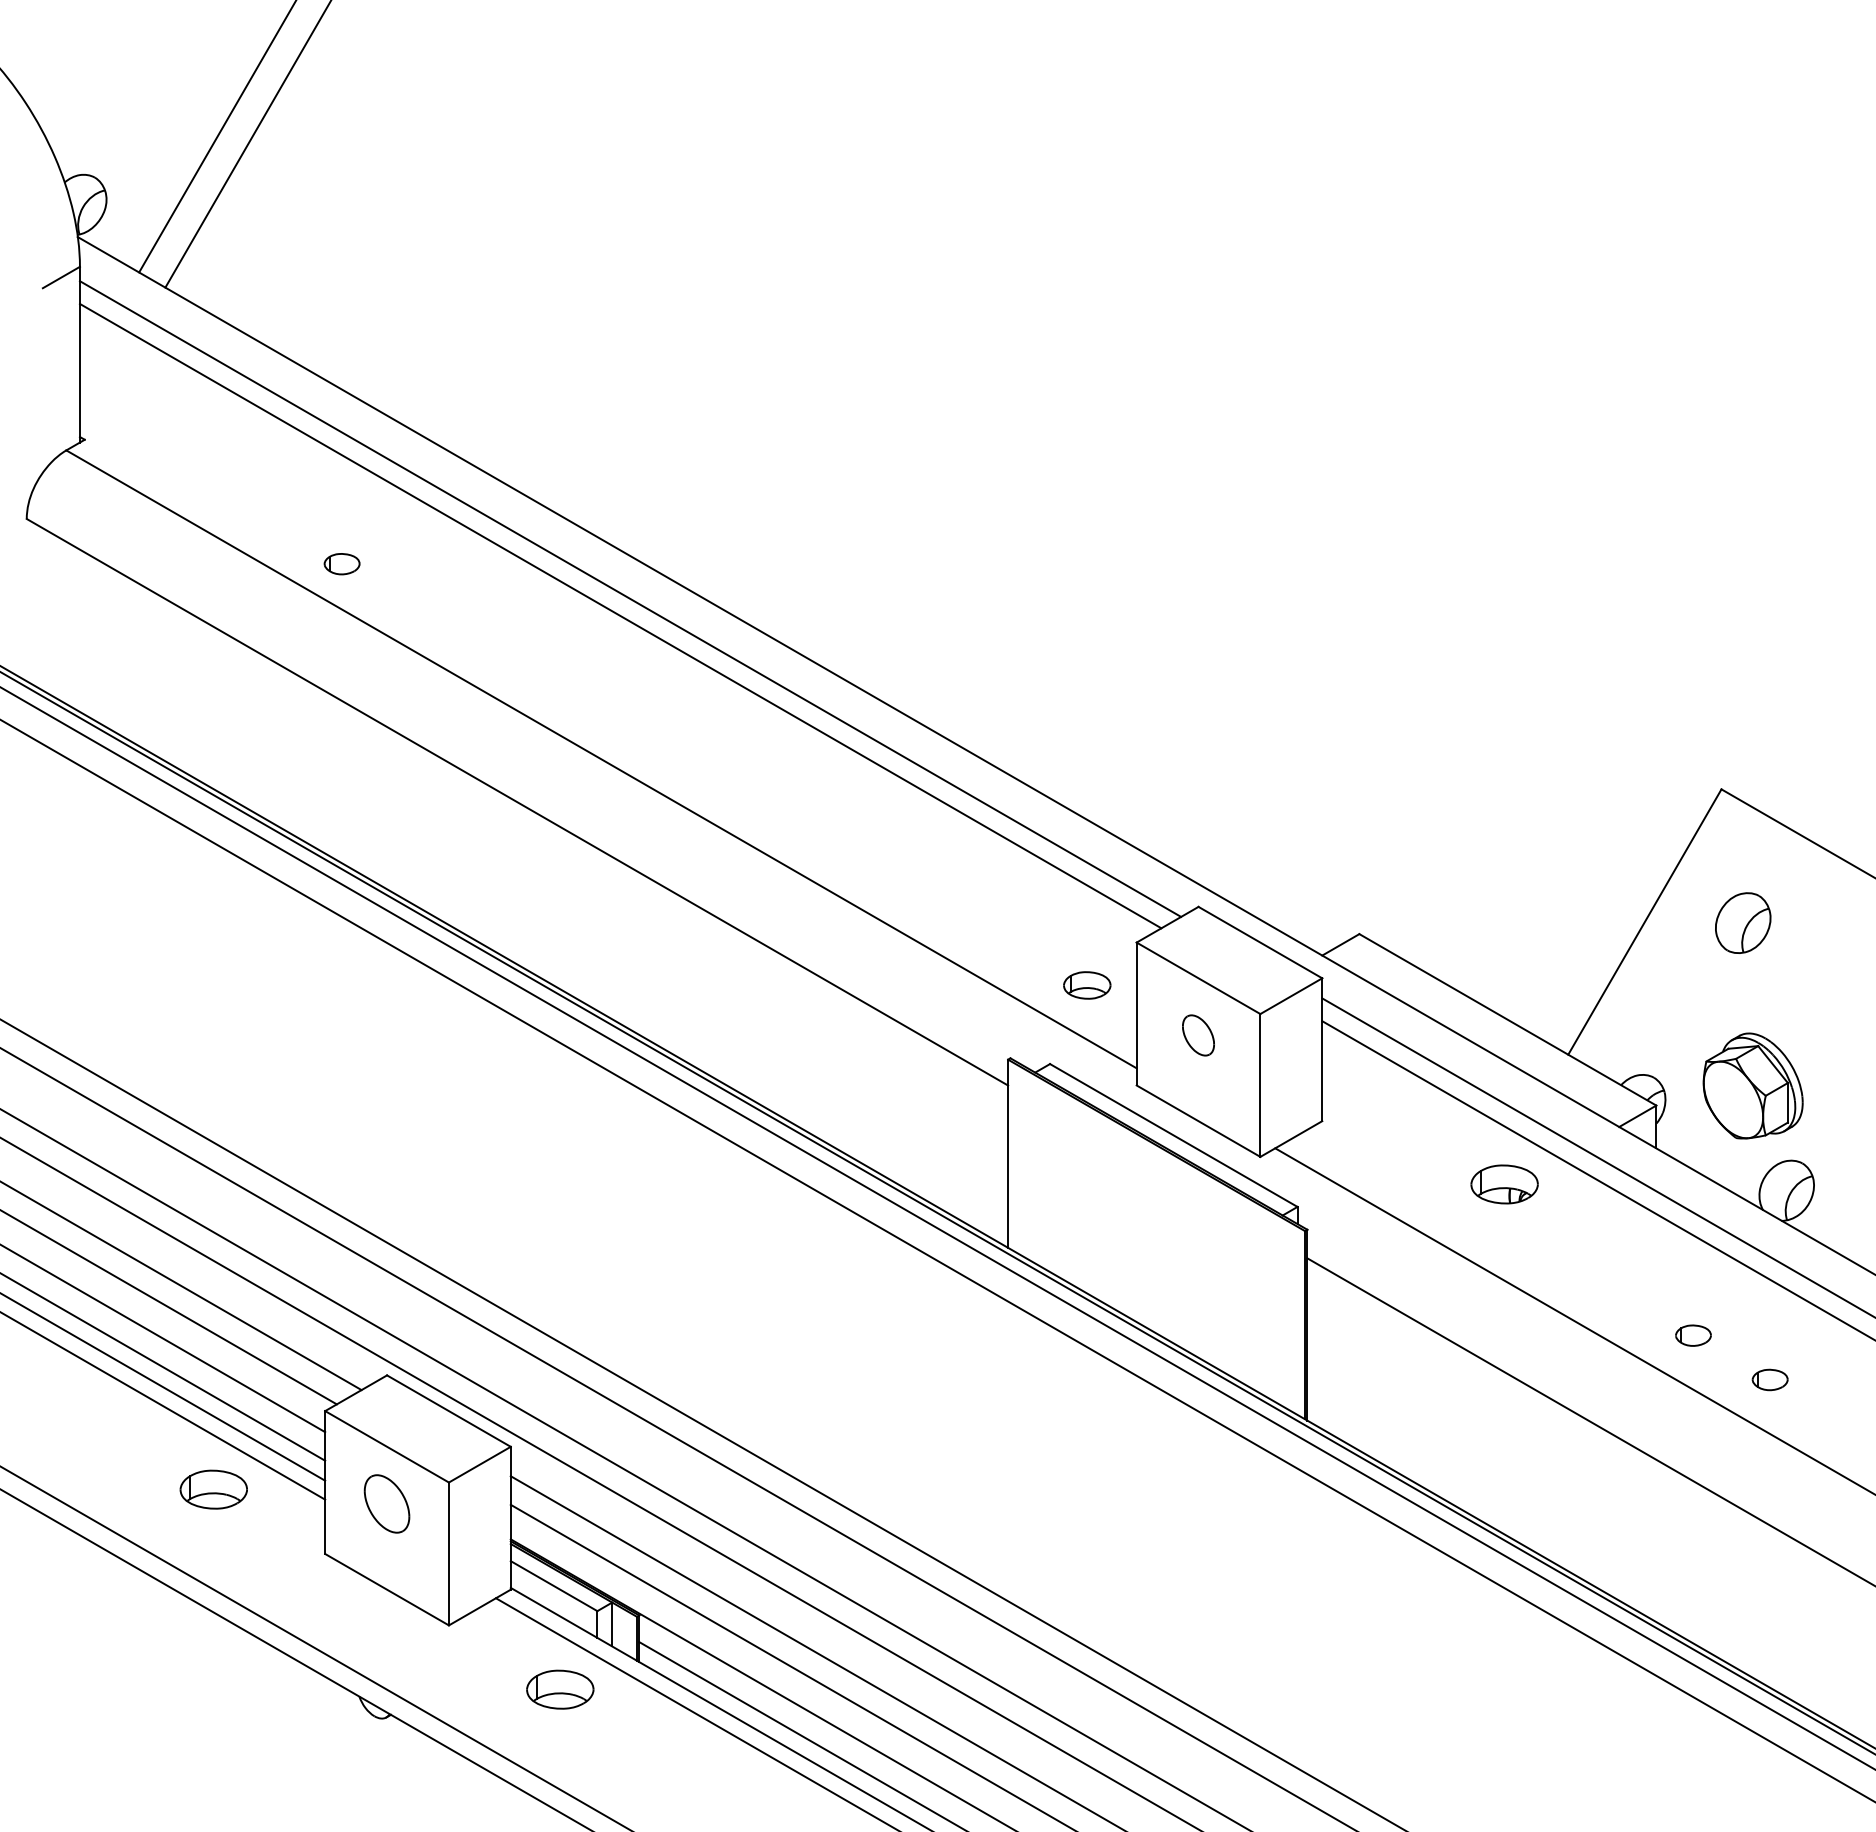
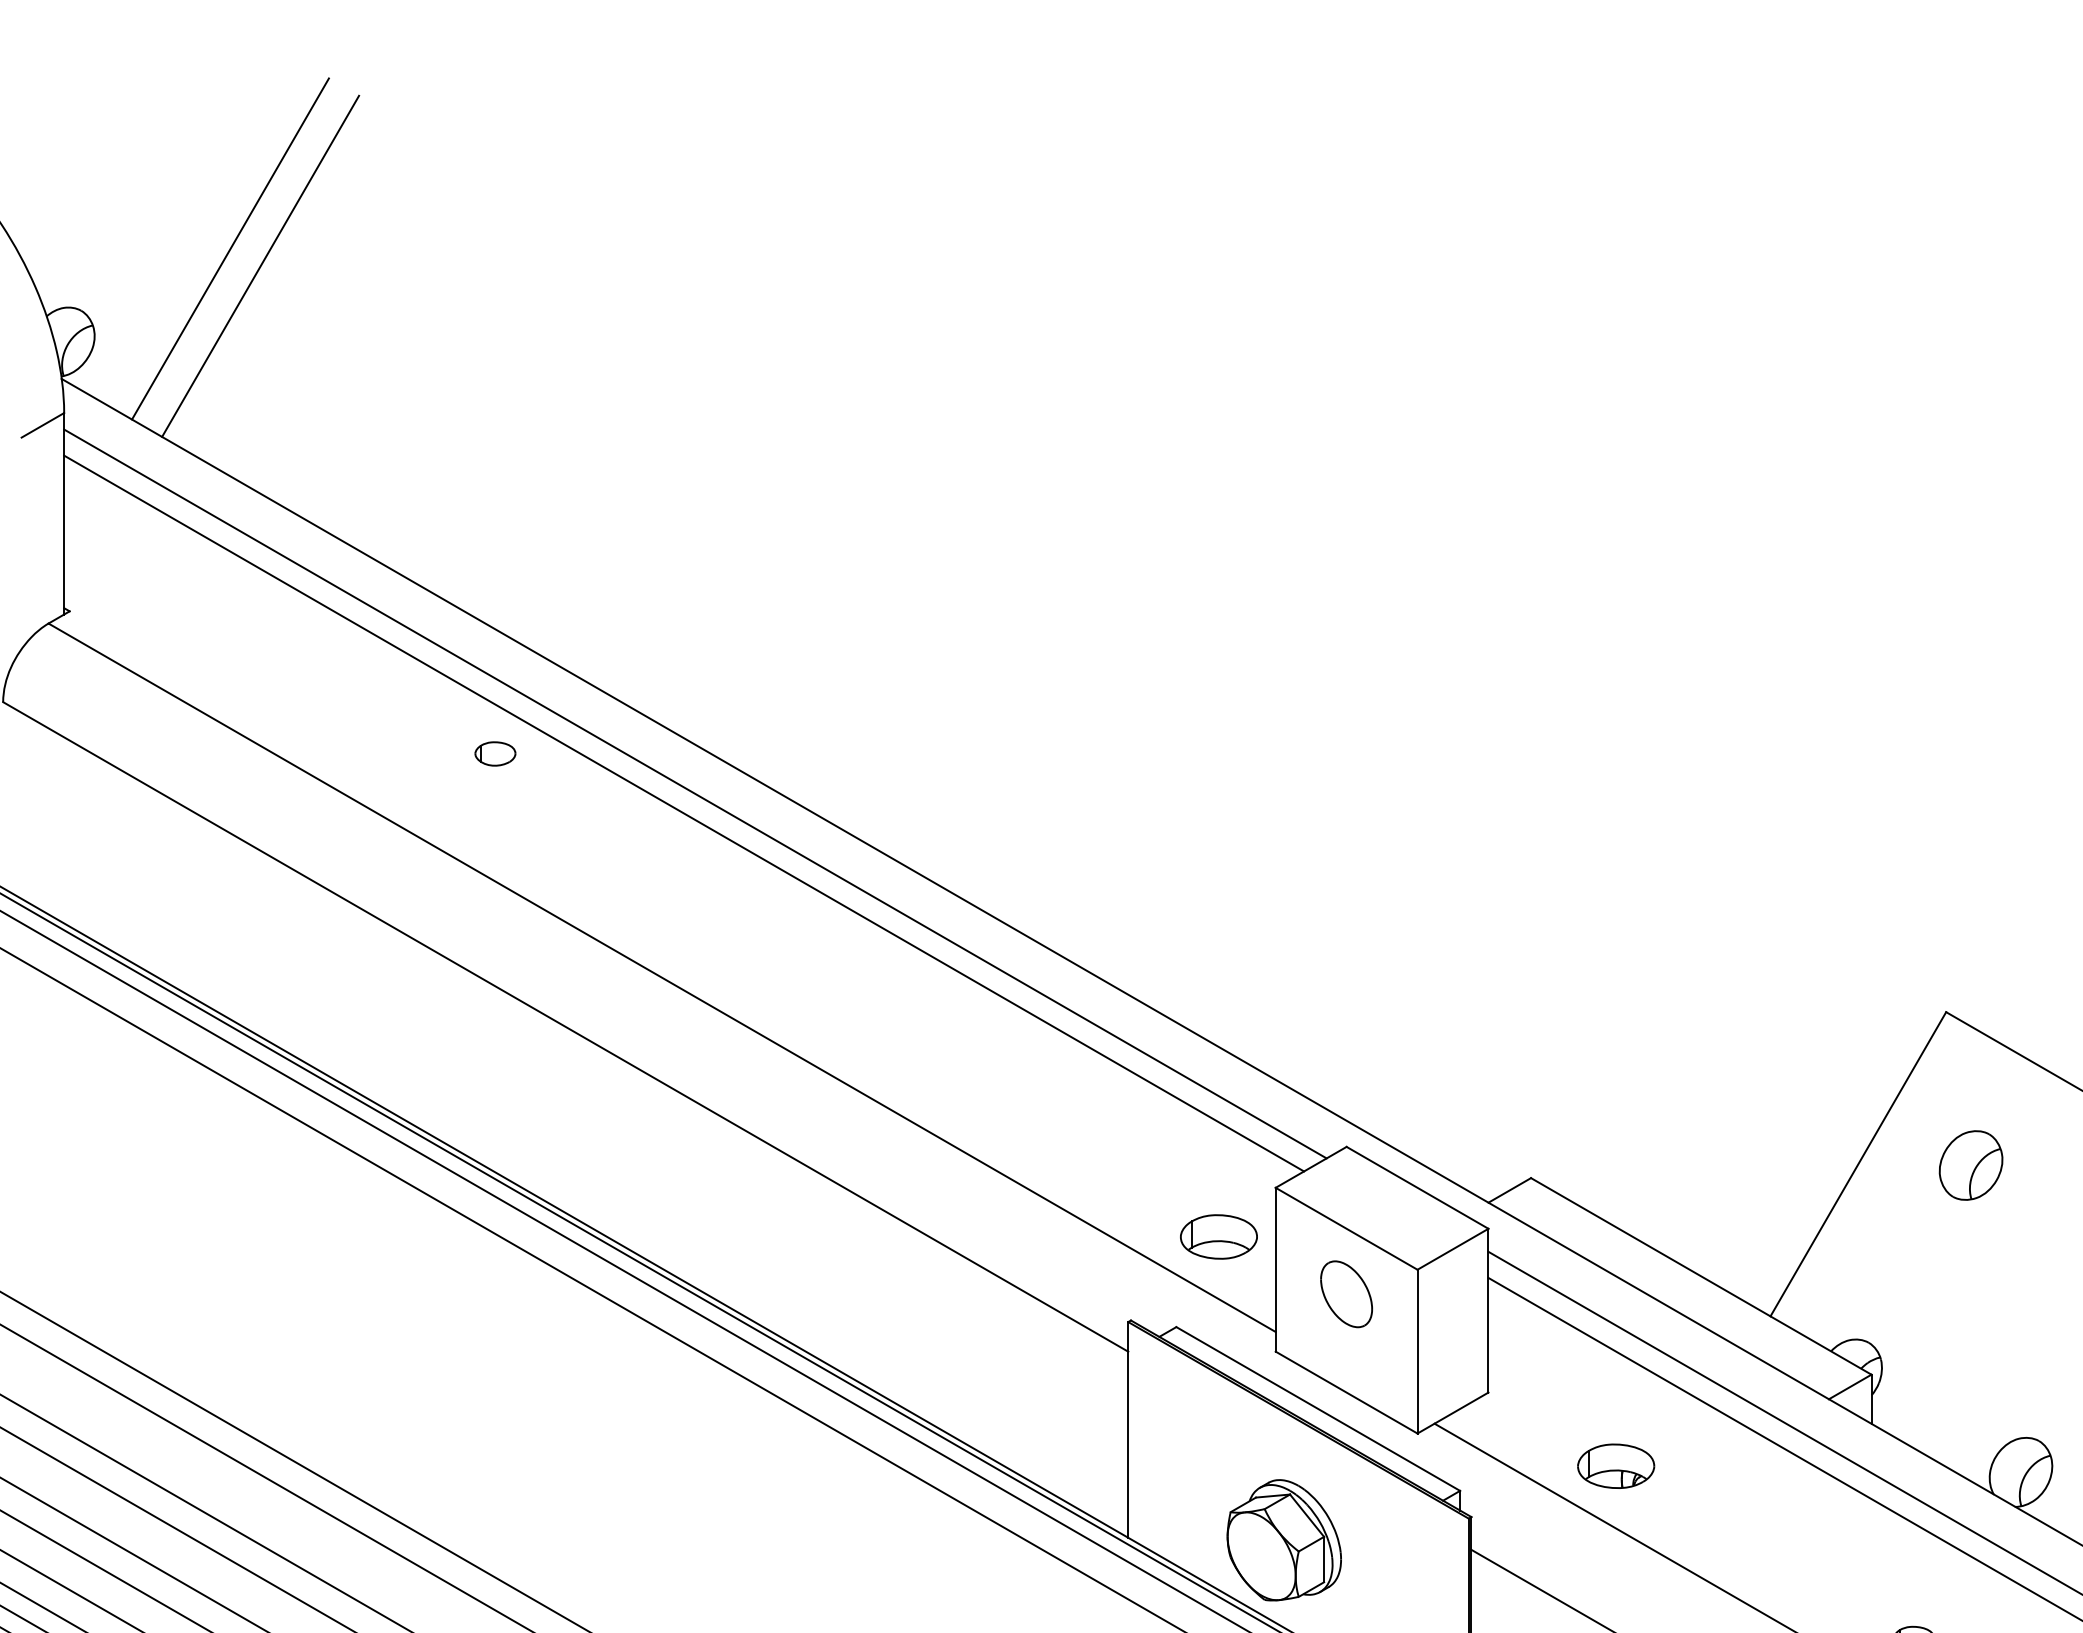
part: (341, 564) -> (494, 754), moved
part: (1087, 985) -> (1219, 1237), size x1.43
part: (1198, 1035) -> (1346, 1294), size x1.43
part: (1752, 1085) -> (1283, 1539), moved
part: (1504, 1184) -> (1615, 1466), moved

